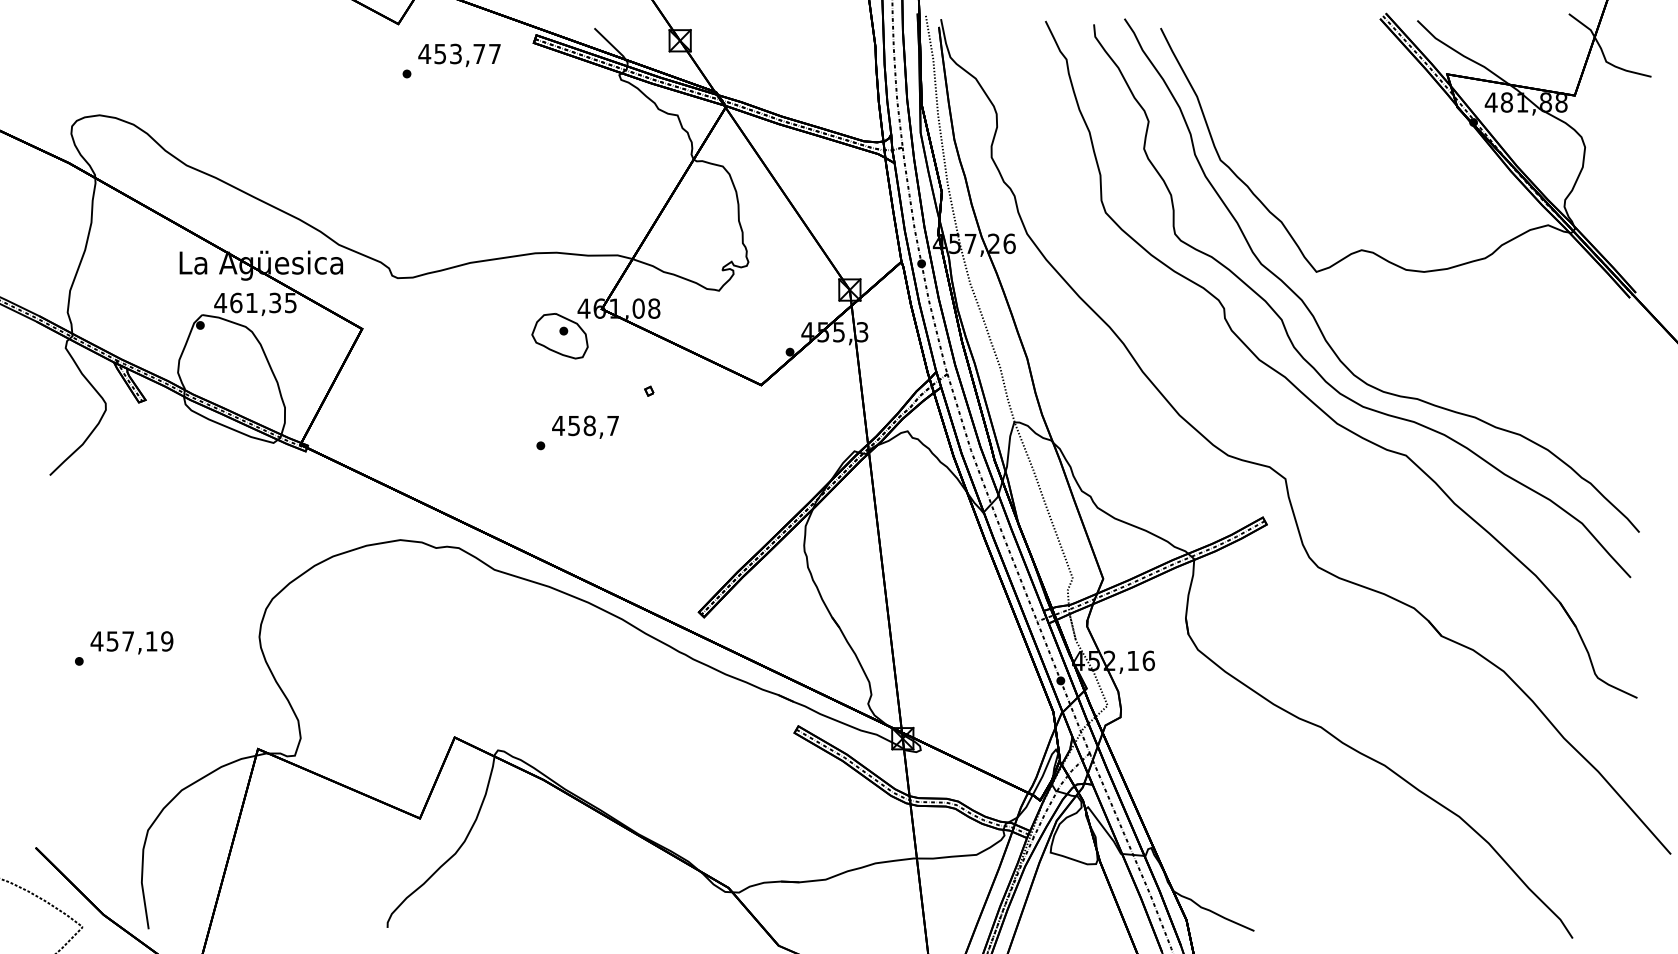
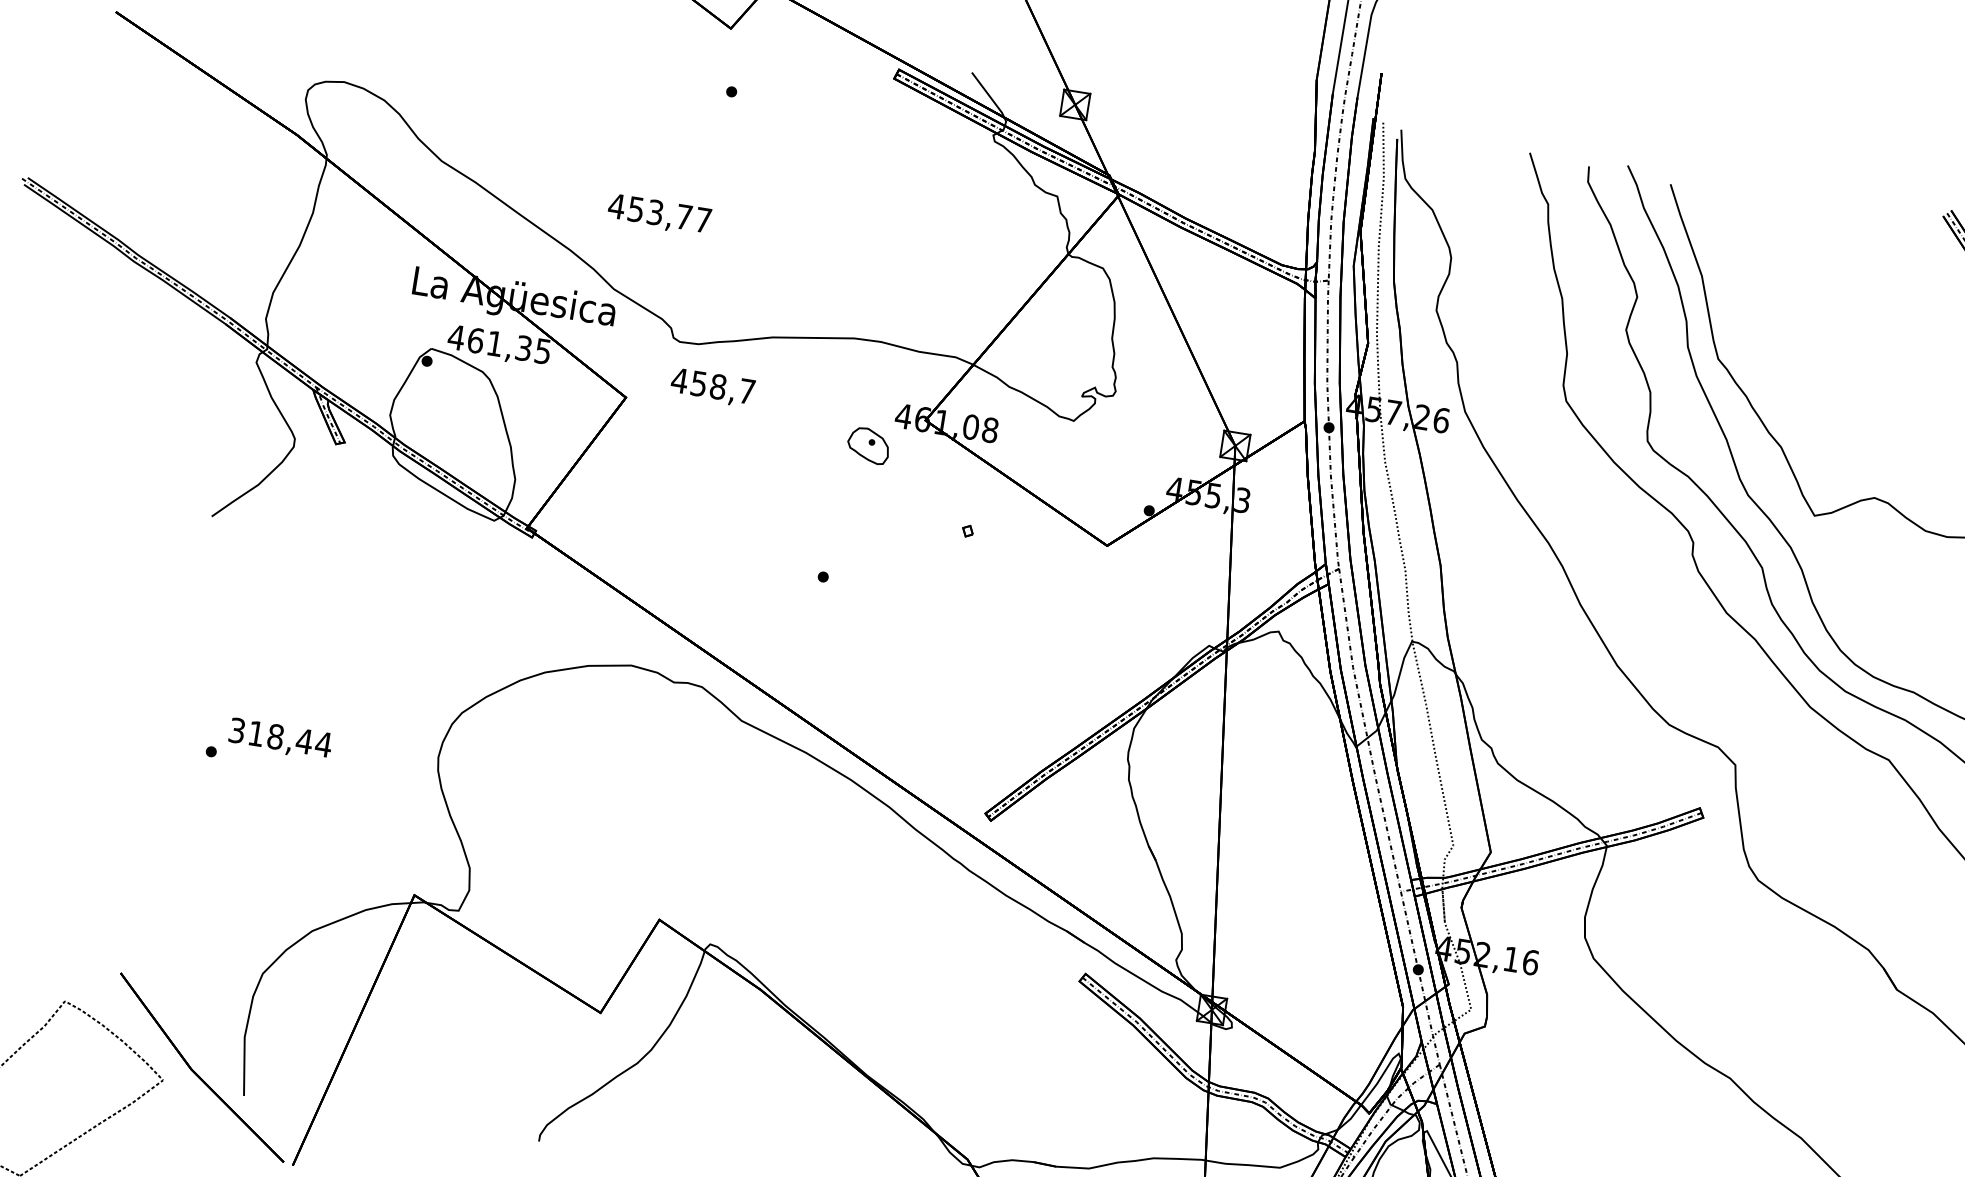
text: (459, 55) -> (659, 215), moved
part: (559, 336) -> (867, 445), size x0.6
text: (585, 426) -> (712, 386), moved
text: (131, 641) -> (279, 737), 457,19 -> 318,44

